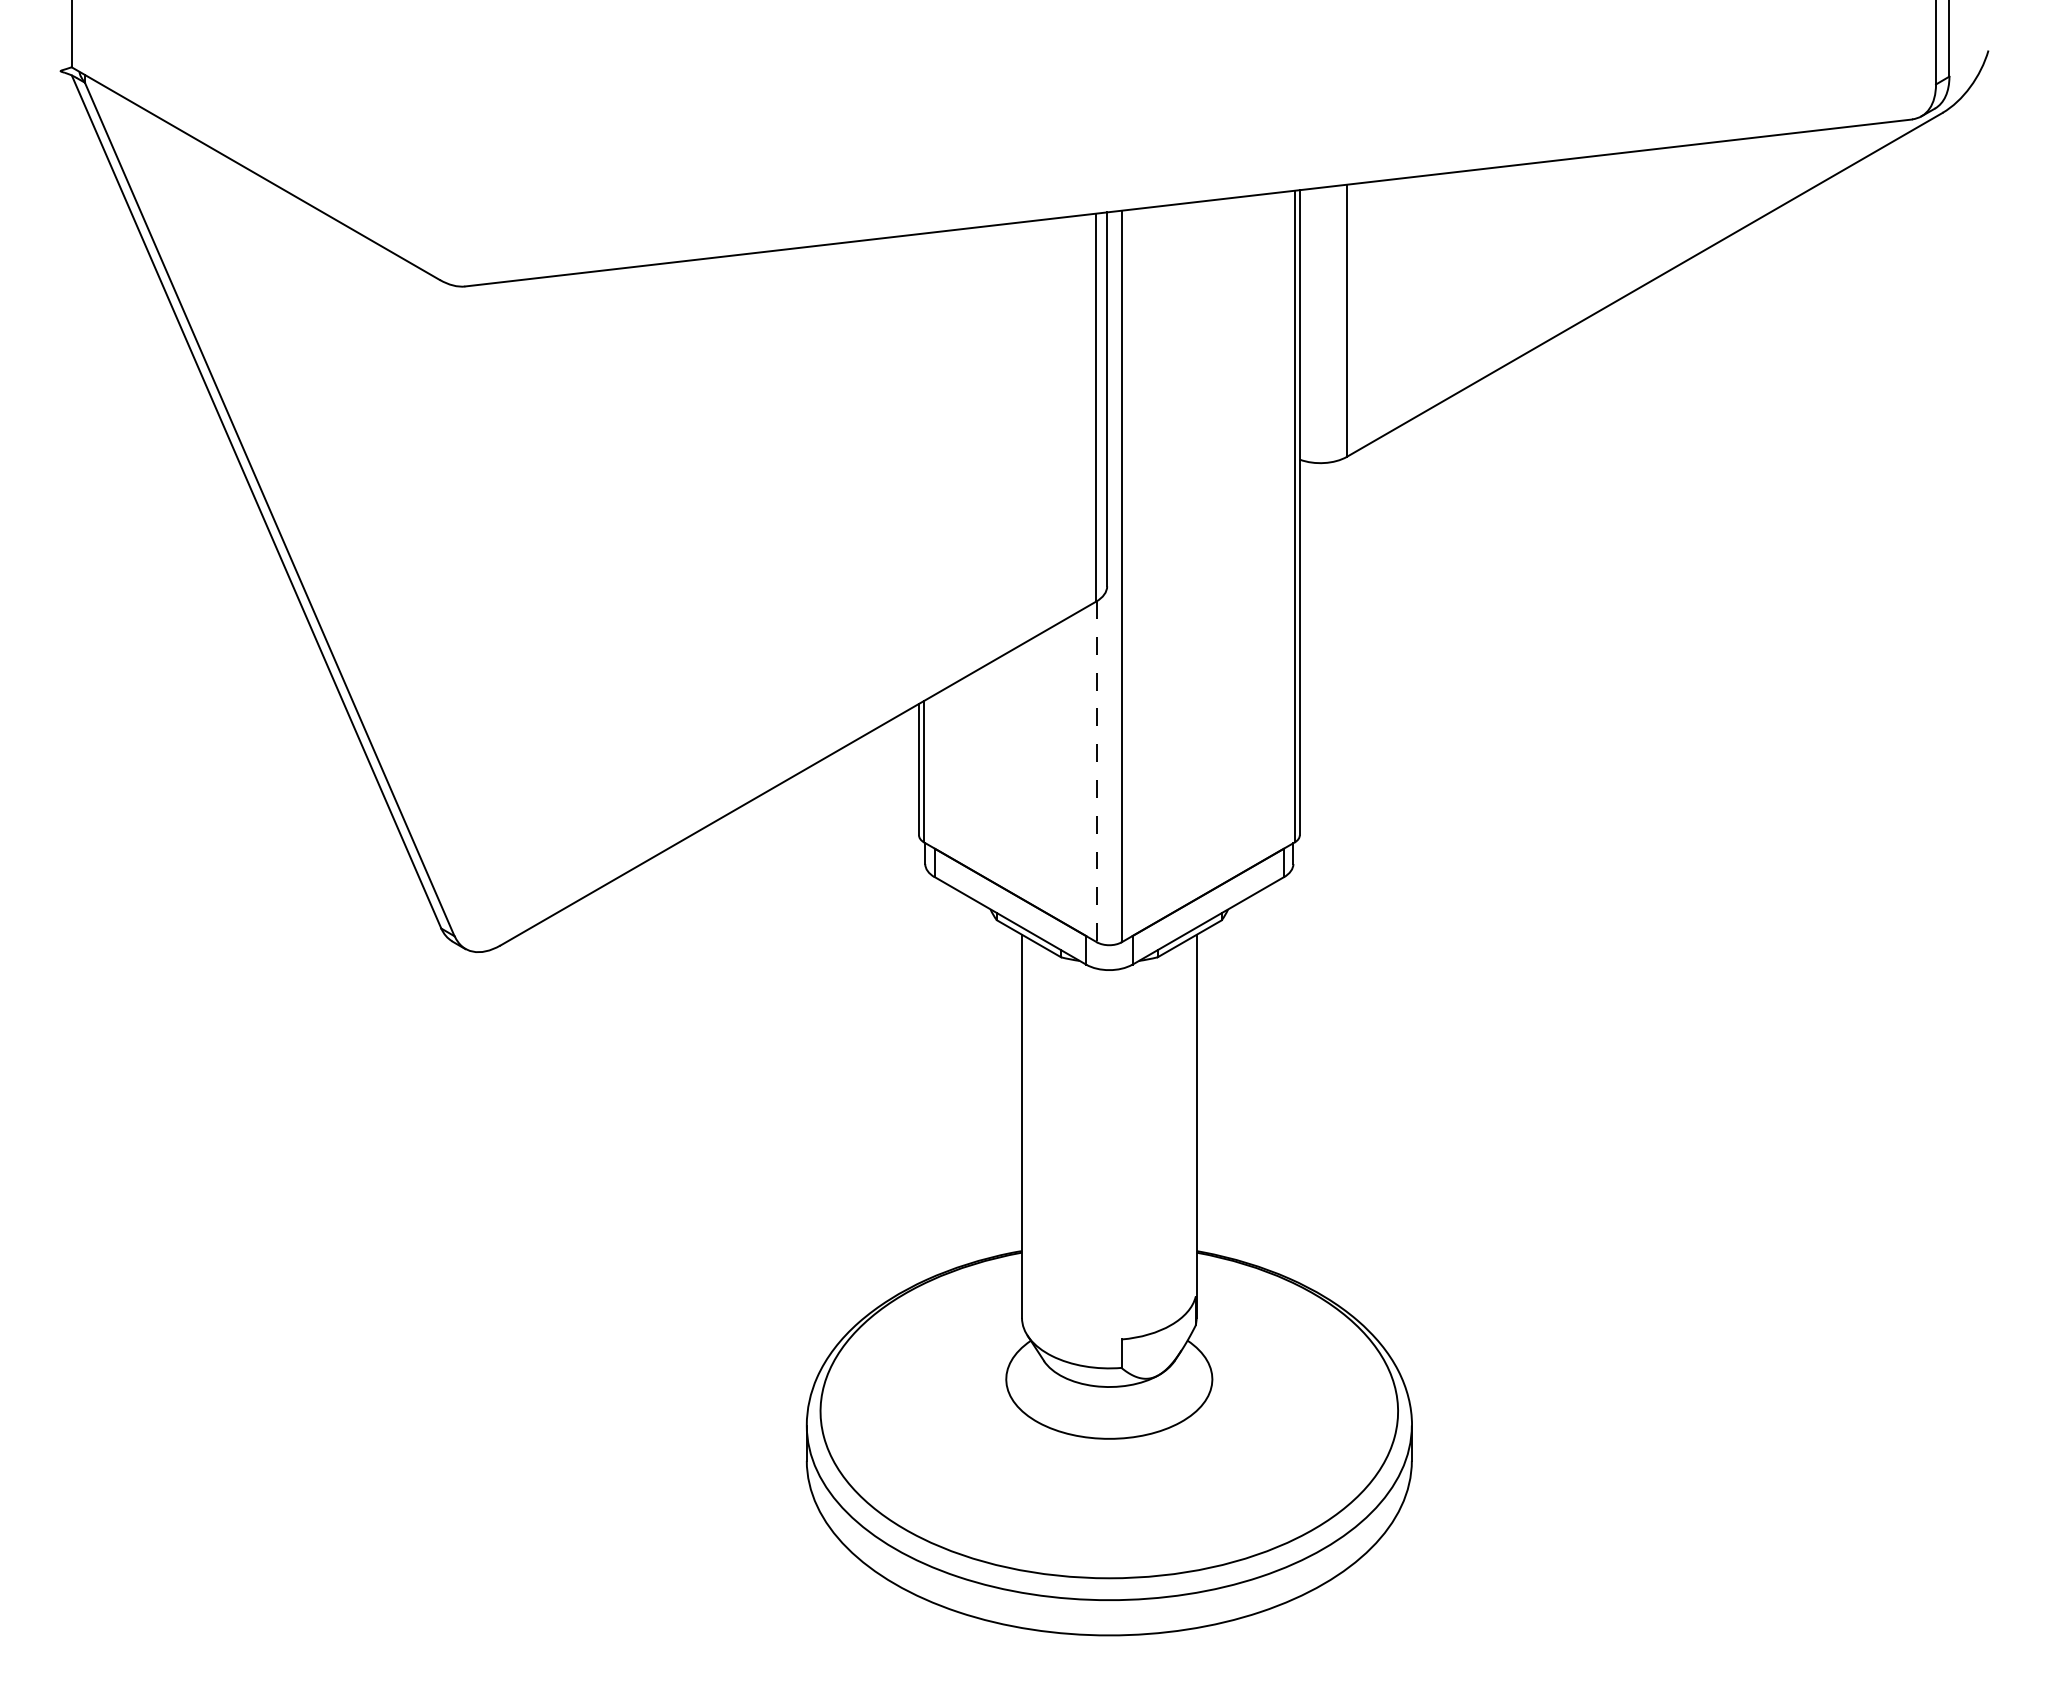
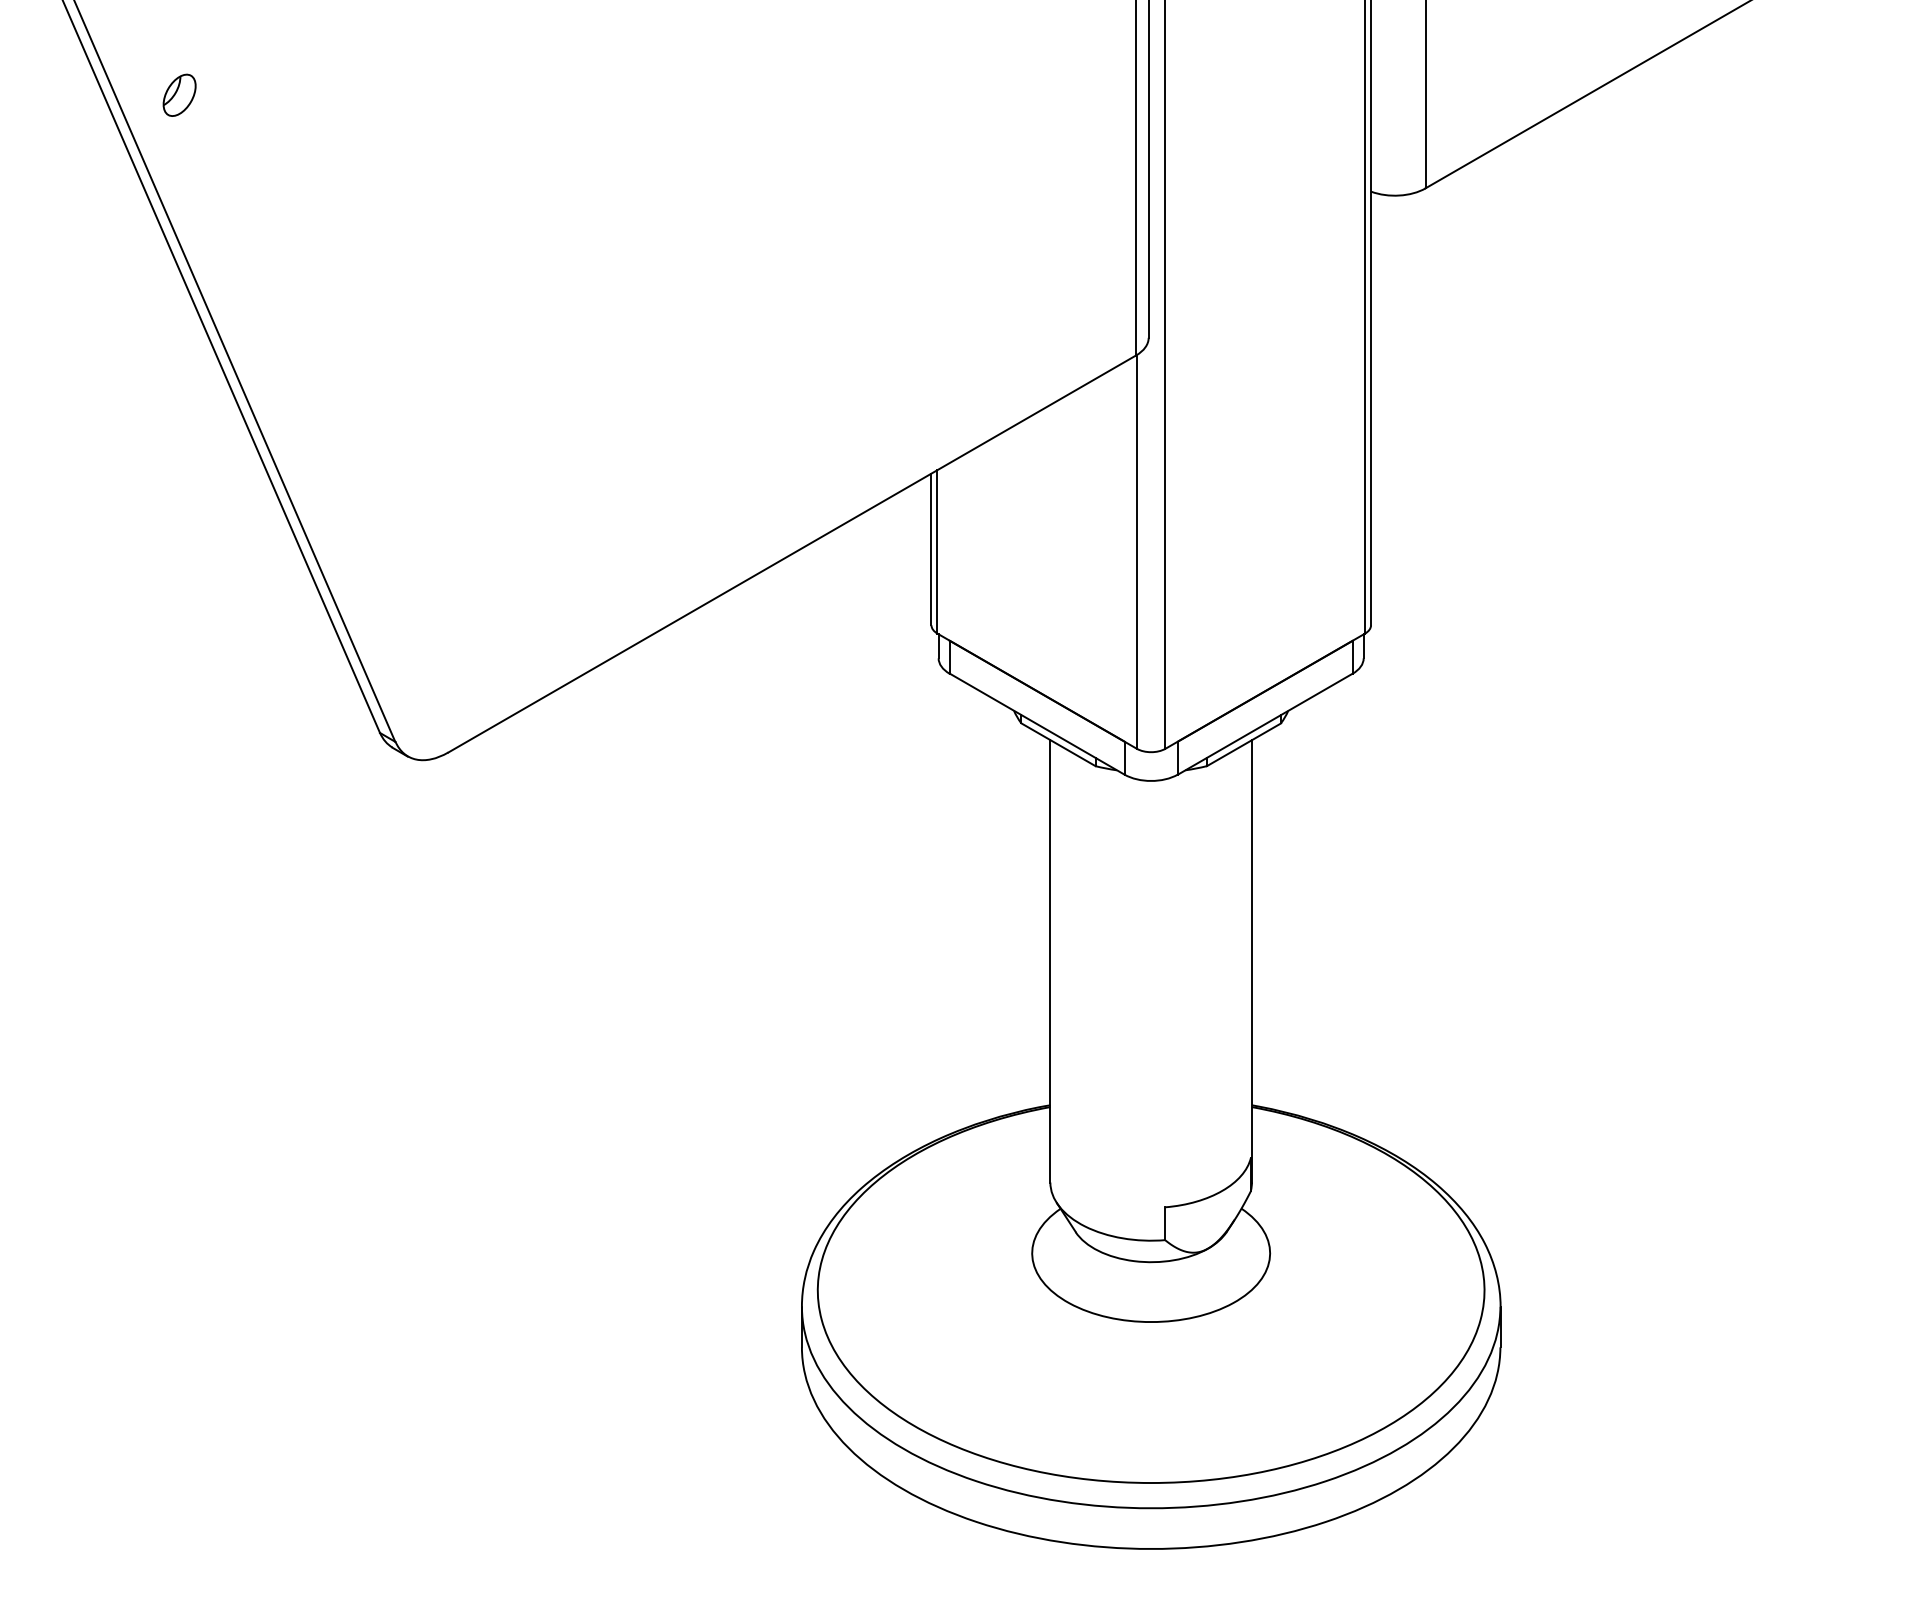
part: (267, 376) -> (179, 95), added
line: (1096, 771) -> (1136, 551), dashed -> solid

